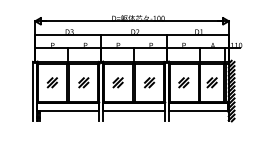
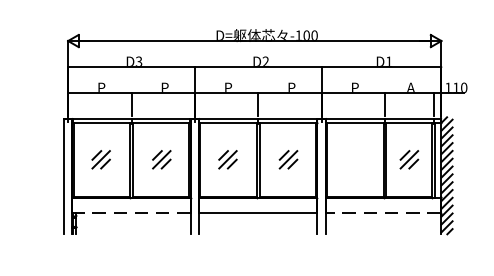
part: (183, 82) -> (354, 159), removed
line: (68, 110) -> (132, 213), solid -> dashed
line: (198, 110) -> (383, 213), solid -> dashed

